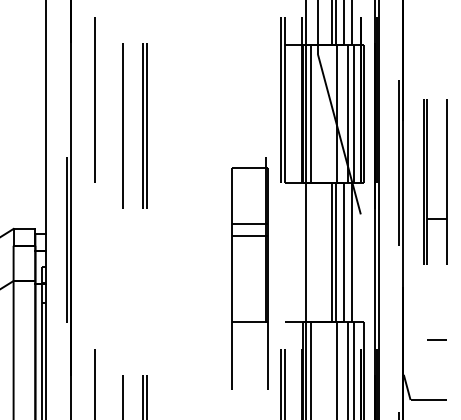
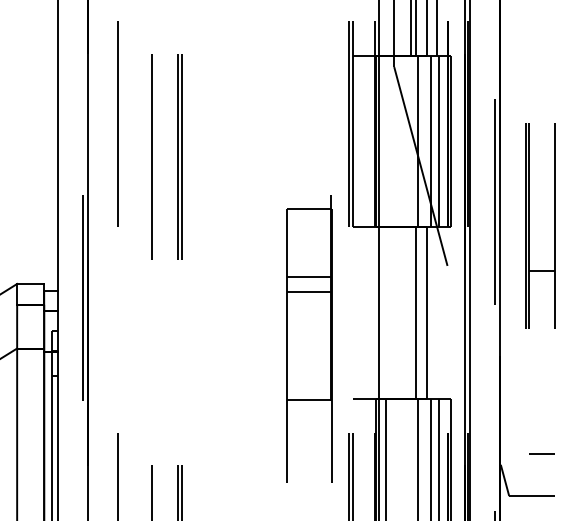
line: (310, 113) -> (385, 141), removed
line: (331, 251) -> (411, 312), removed
line: (351, 251) -> (436, 312), removed
line: (436, 339) -> (541, 453), moved

